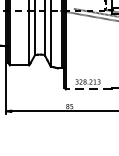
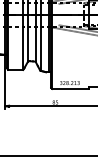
line: (87, 88) -> (69, 88), dashed -> solid

